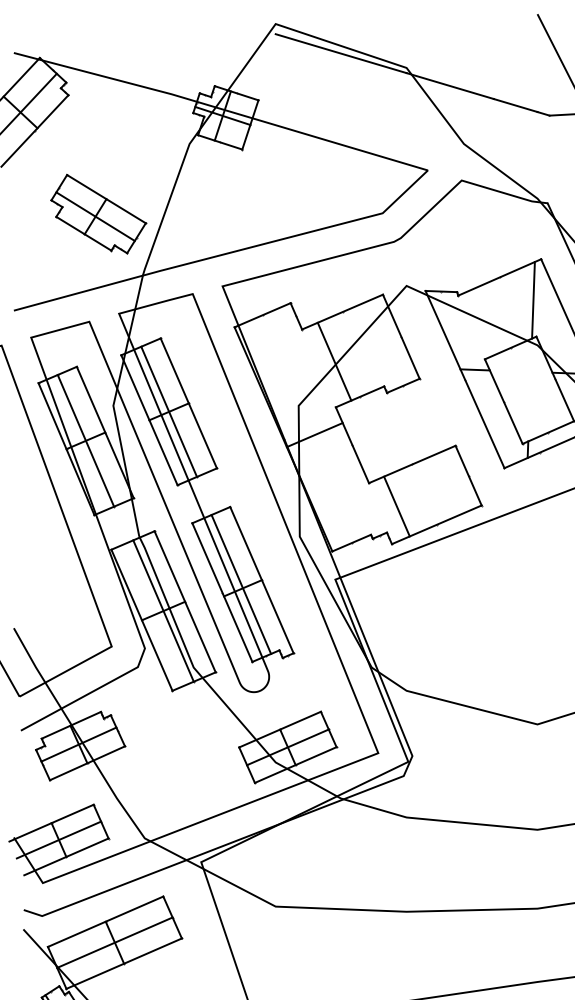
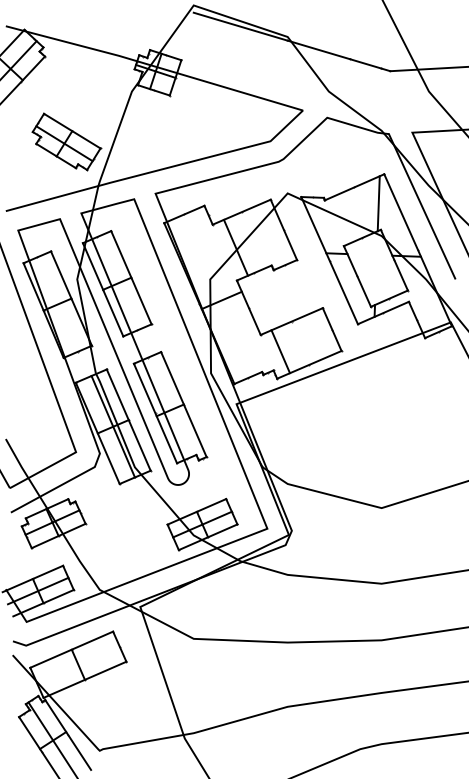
line: (169, 411) -> (117, 283), removed
line: (85, 440) -> (57, 304), removed
line: (240, 584) -> (168, 407), removed
line: (113, 942) -> (77, 664), removed

